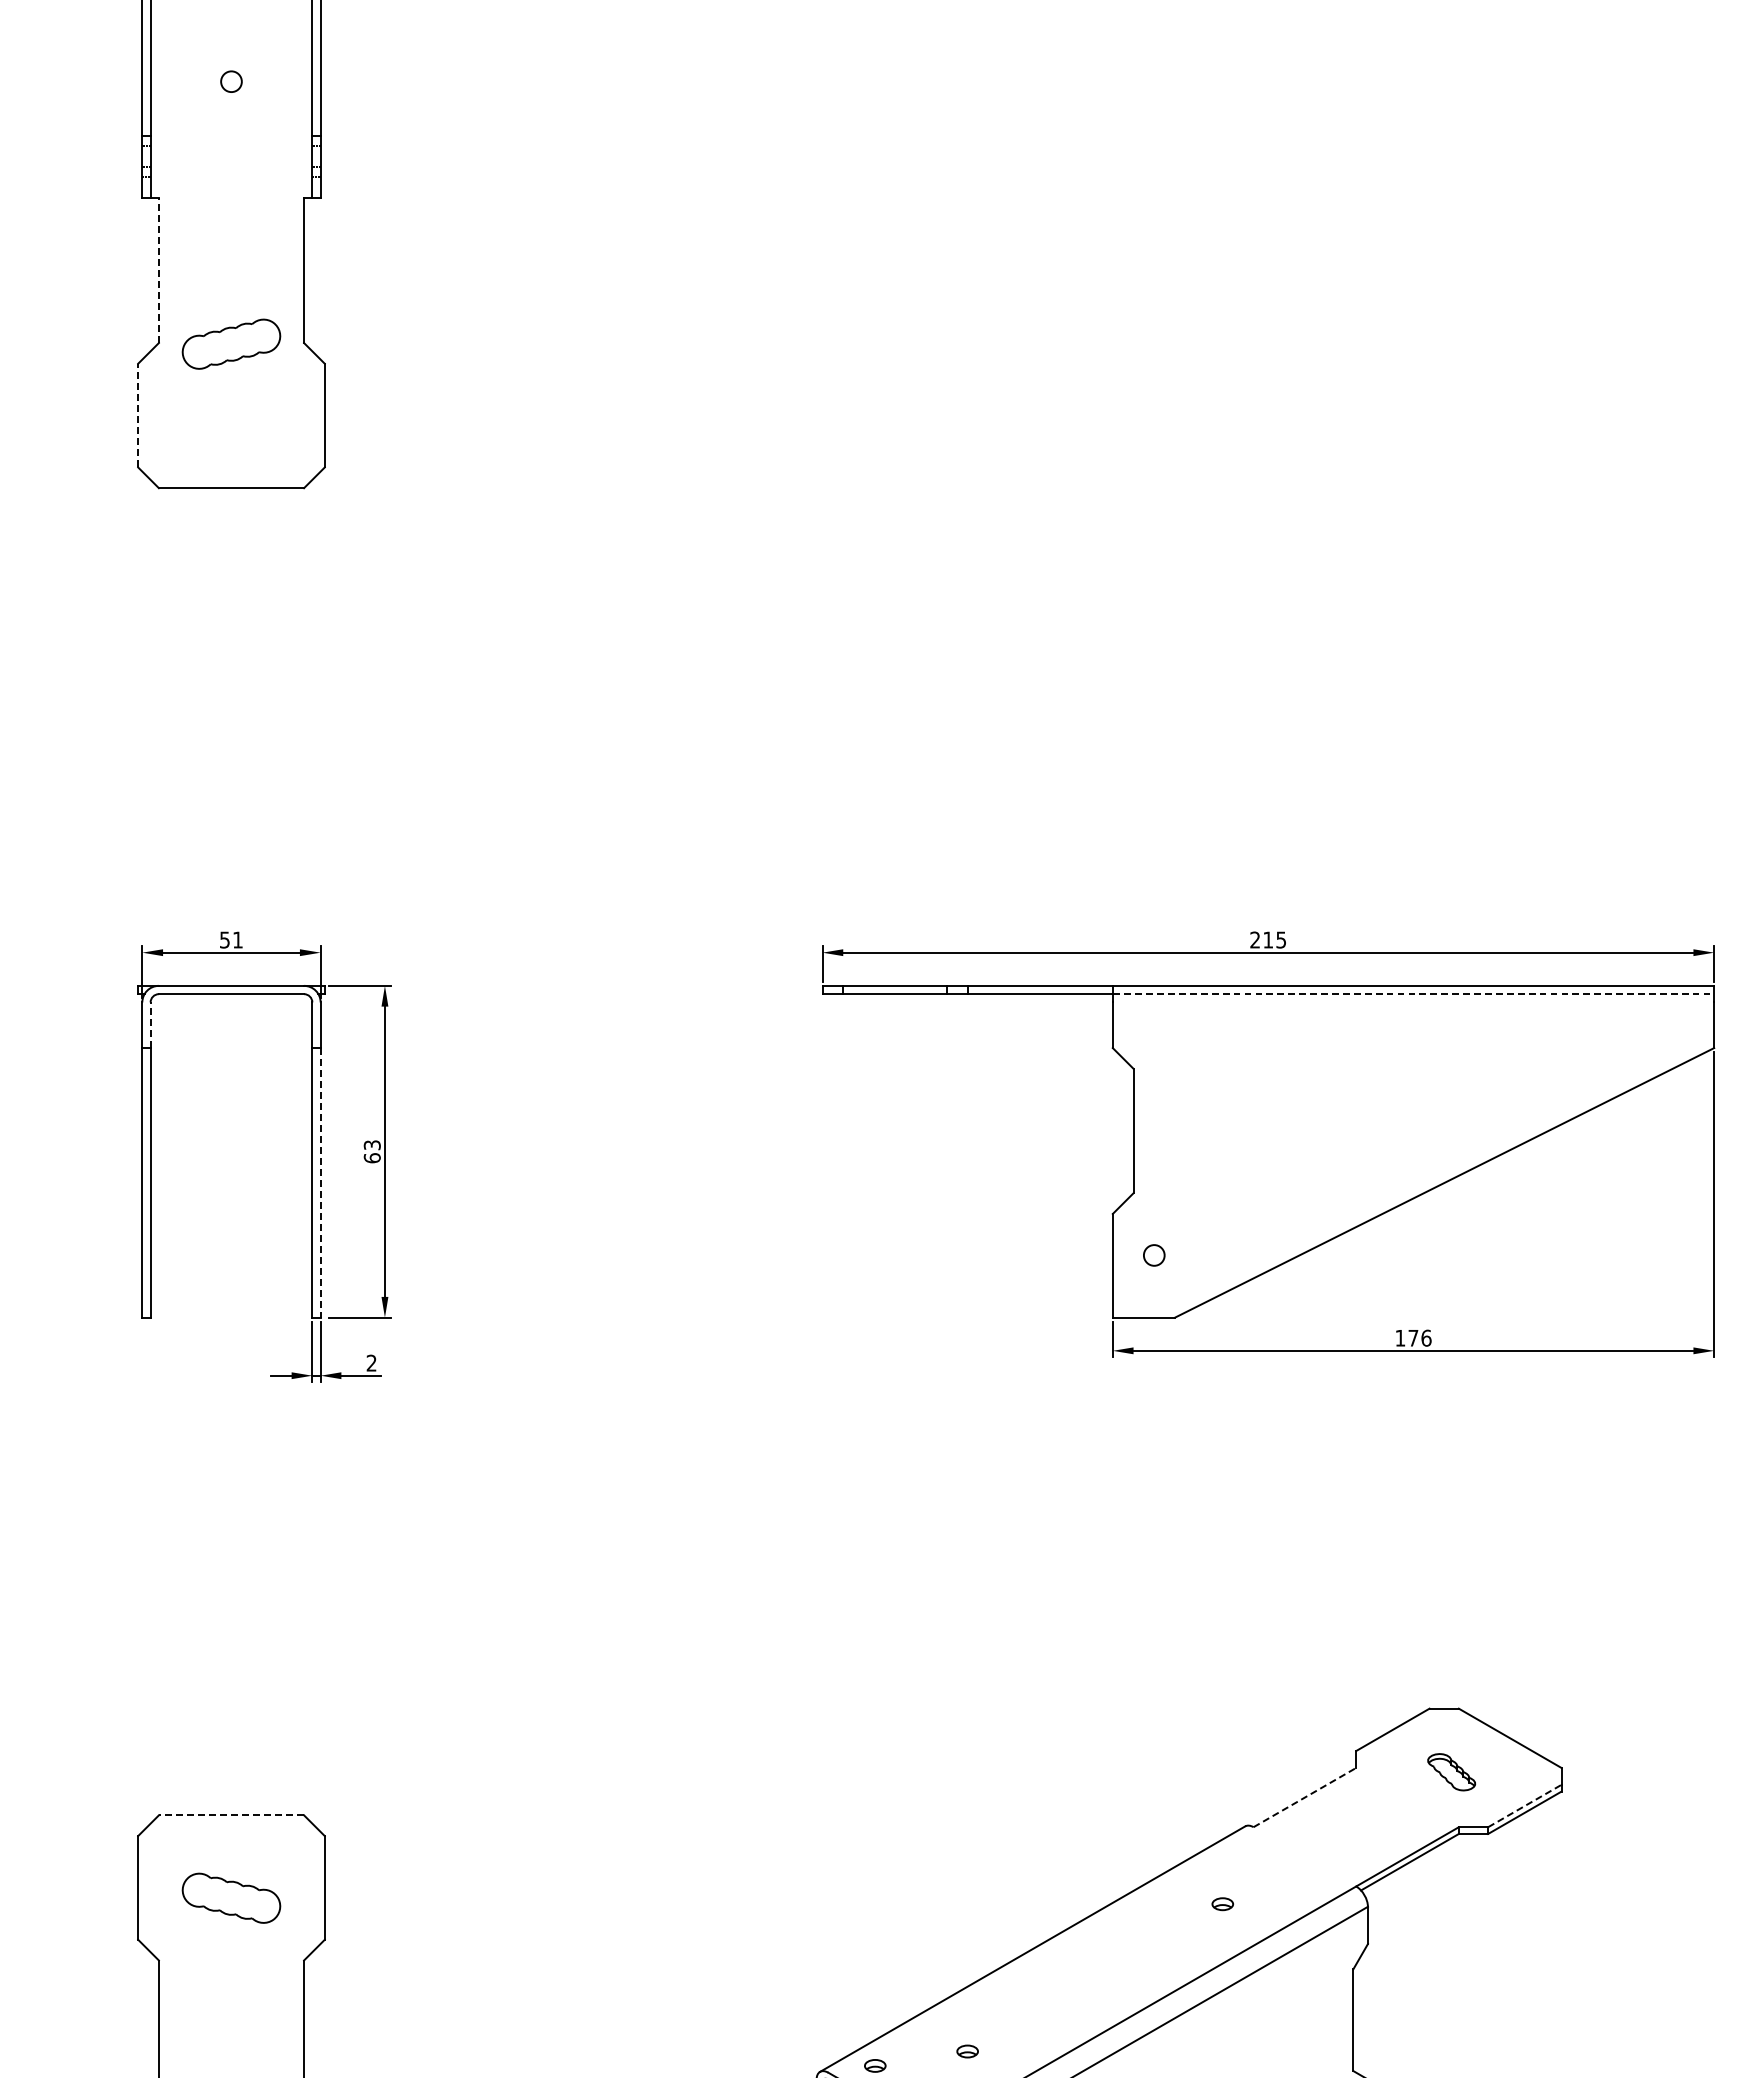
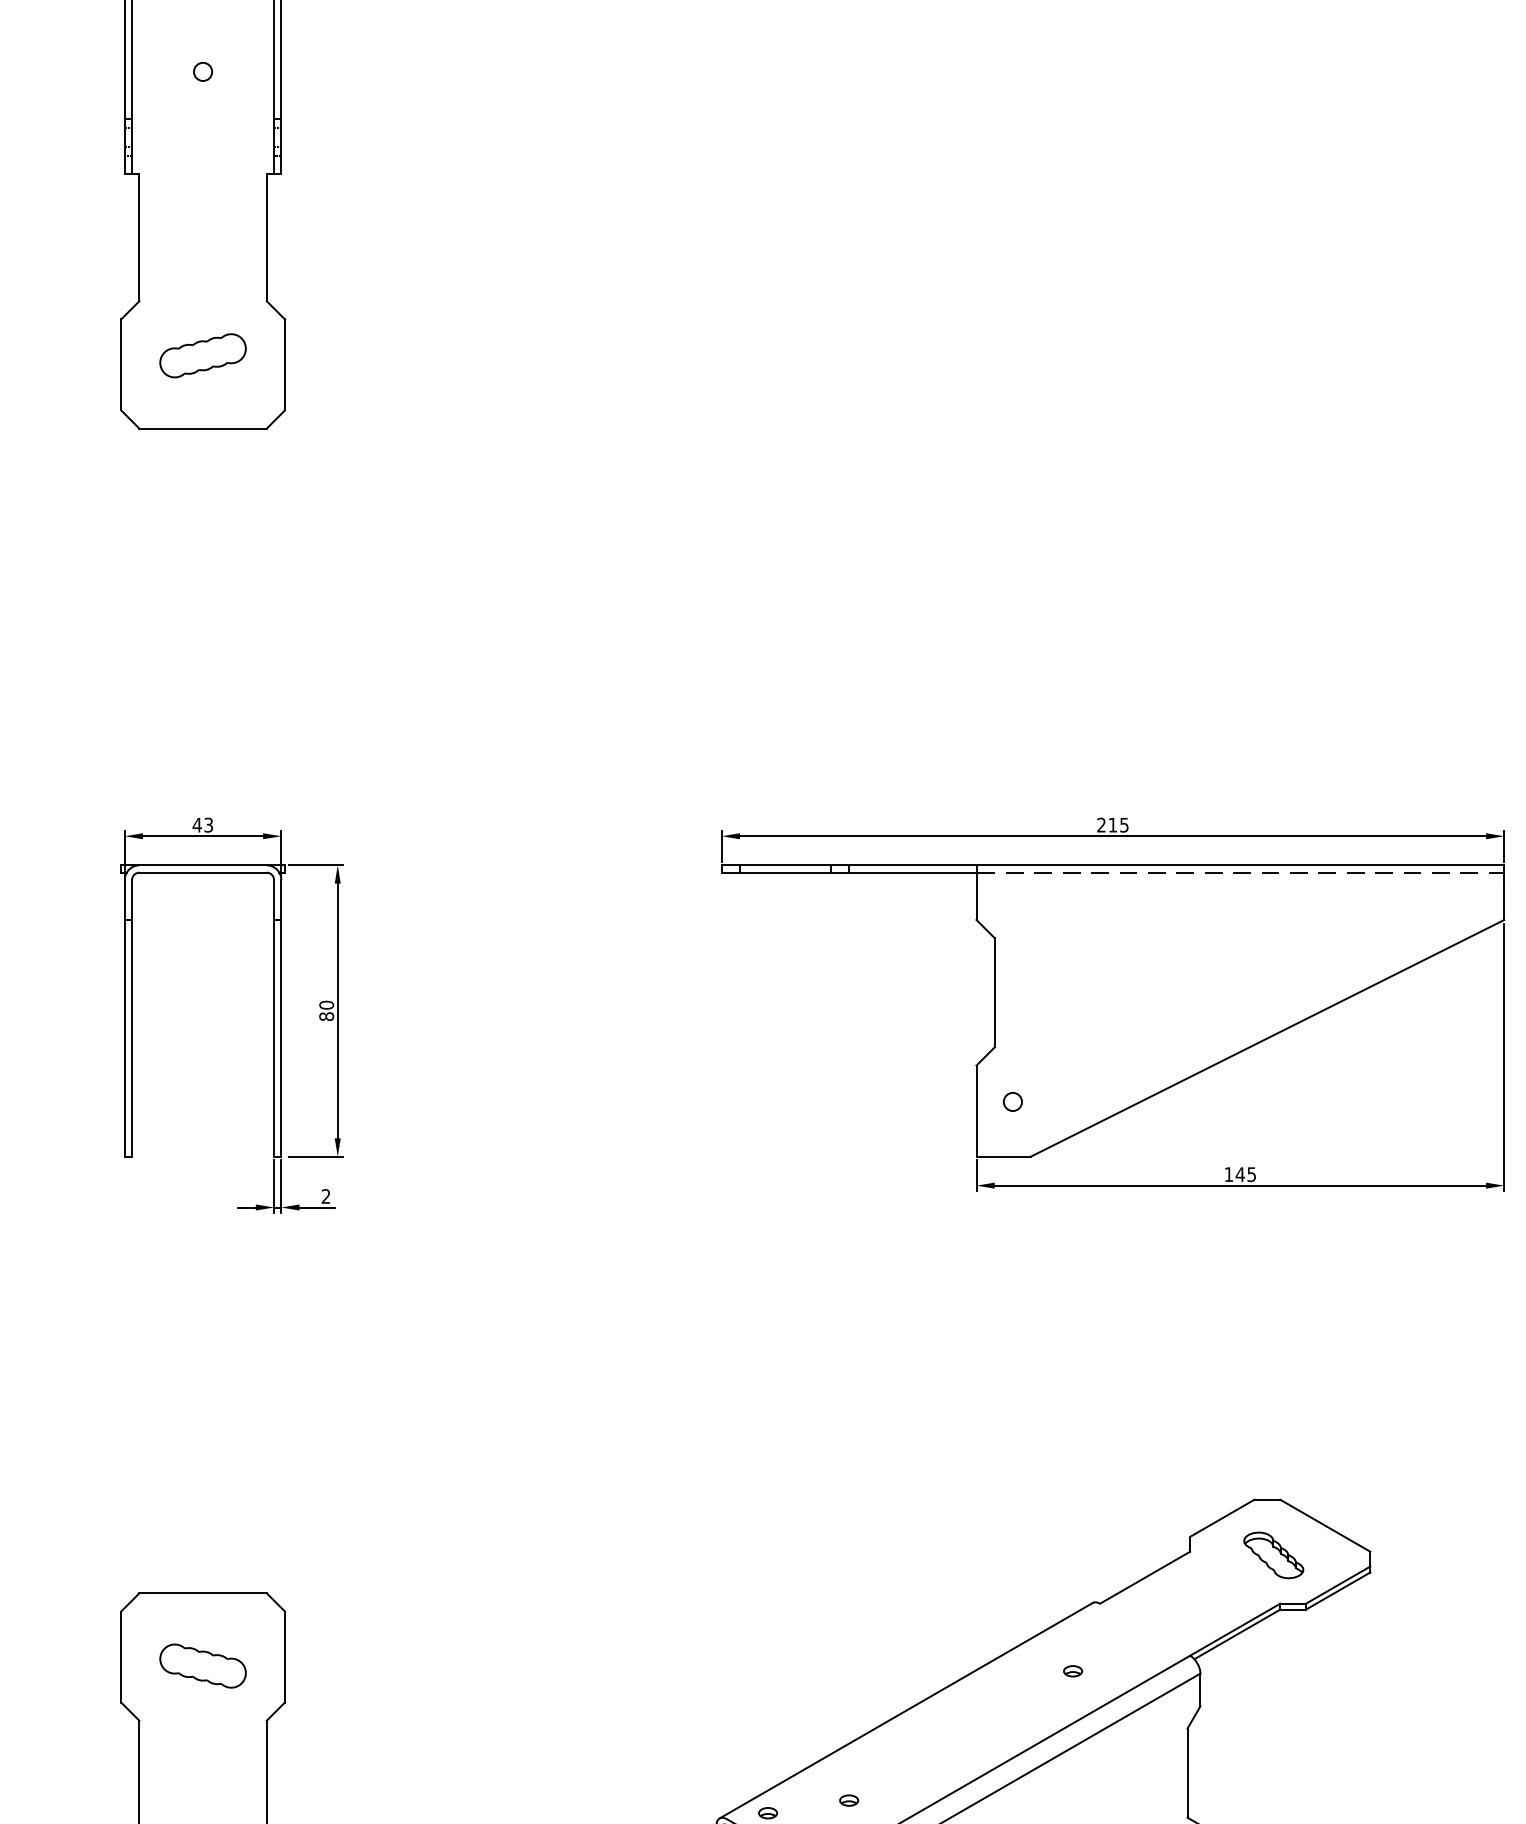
line: (158, 270) -> (139, 237), dashed -> solid
part: (231, 343) -> (203, 355), moved
line: (138, 415) -> (121, 364), dashed -> solid
text: (230, 939) -> (202, 824), 51 -> 43
line: (150, 1025) -> (132, 900), dashed -> solid
text: (371, 1151) -> (325, 1010), 63 -> 80
line: (320, 1182) -> (281, 1037), dashed -> solid
text: (1419, 1337) -> (1245, 1173), 176 -> 145
part: (1451, 1772) -> (1273, 1555), size x1.43
line: (1305, 1797) -> (1145, 1577), dashed -> solid
line: (1525, 1805) -> (1338, 1584), dashed -> solid
line: (231, 1815) -> (203, 1593), dashed -> solid

